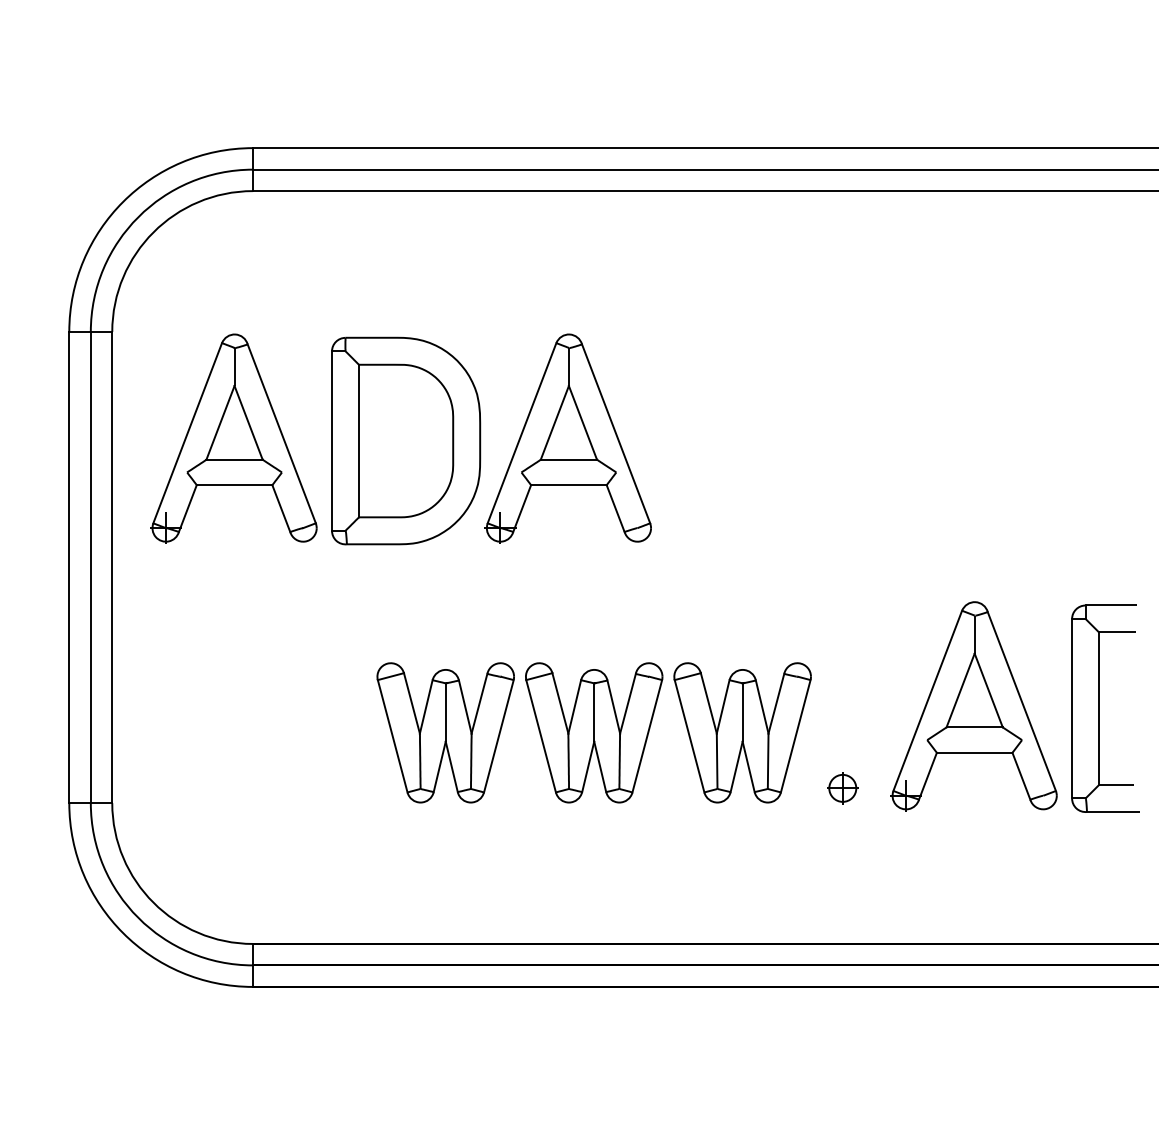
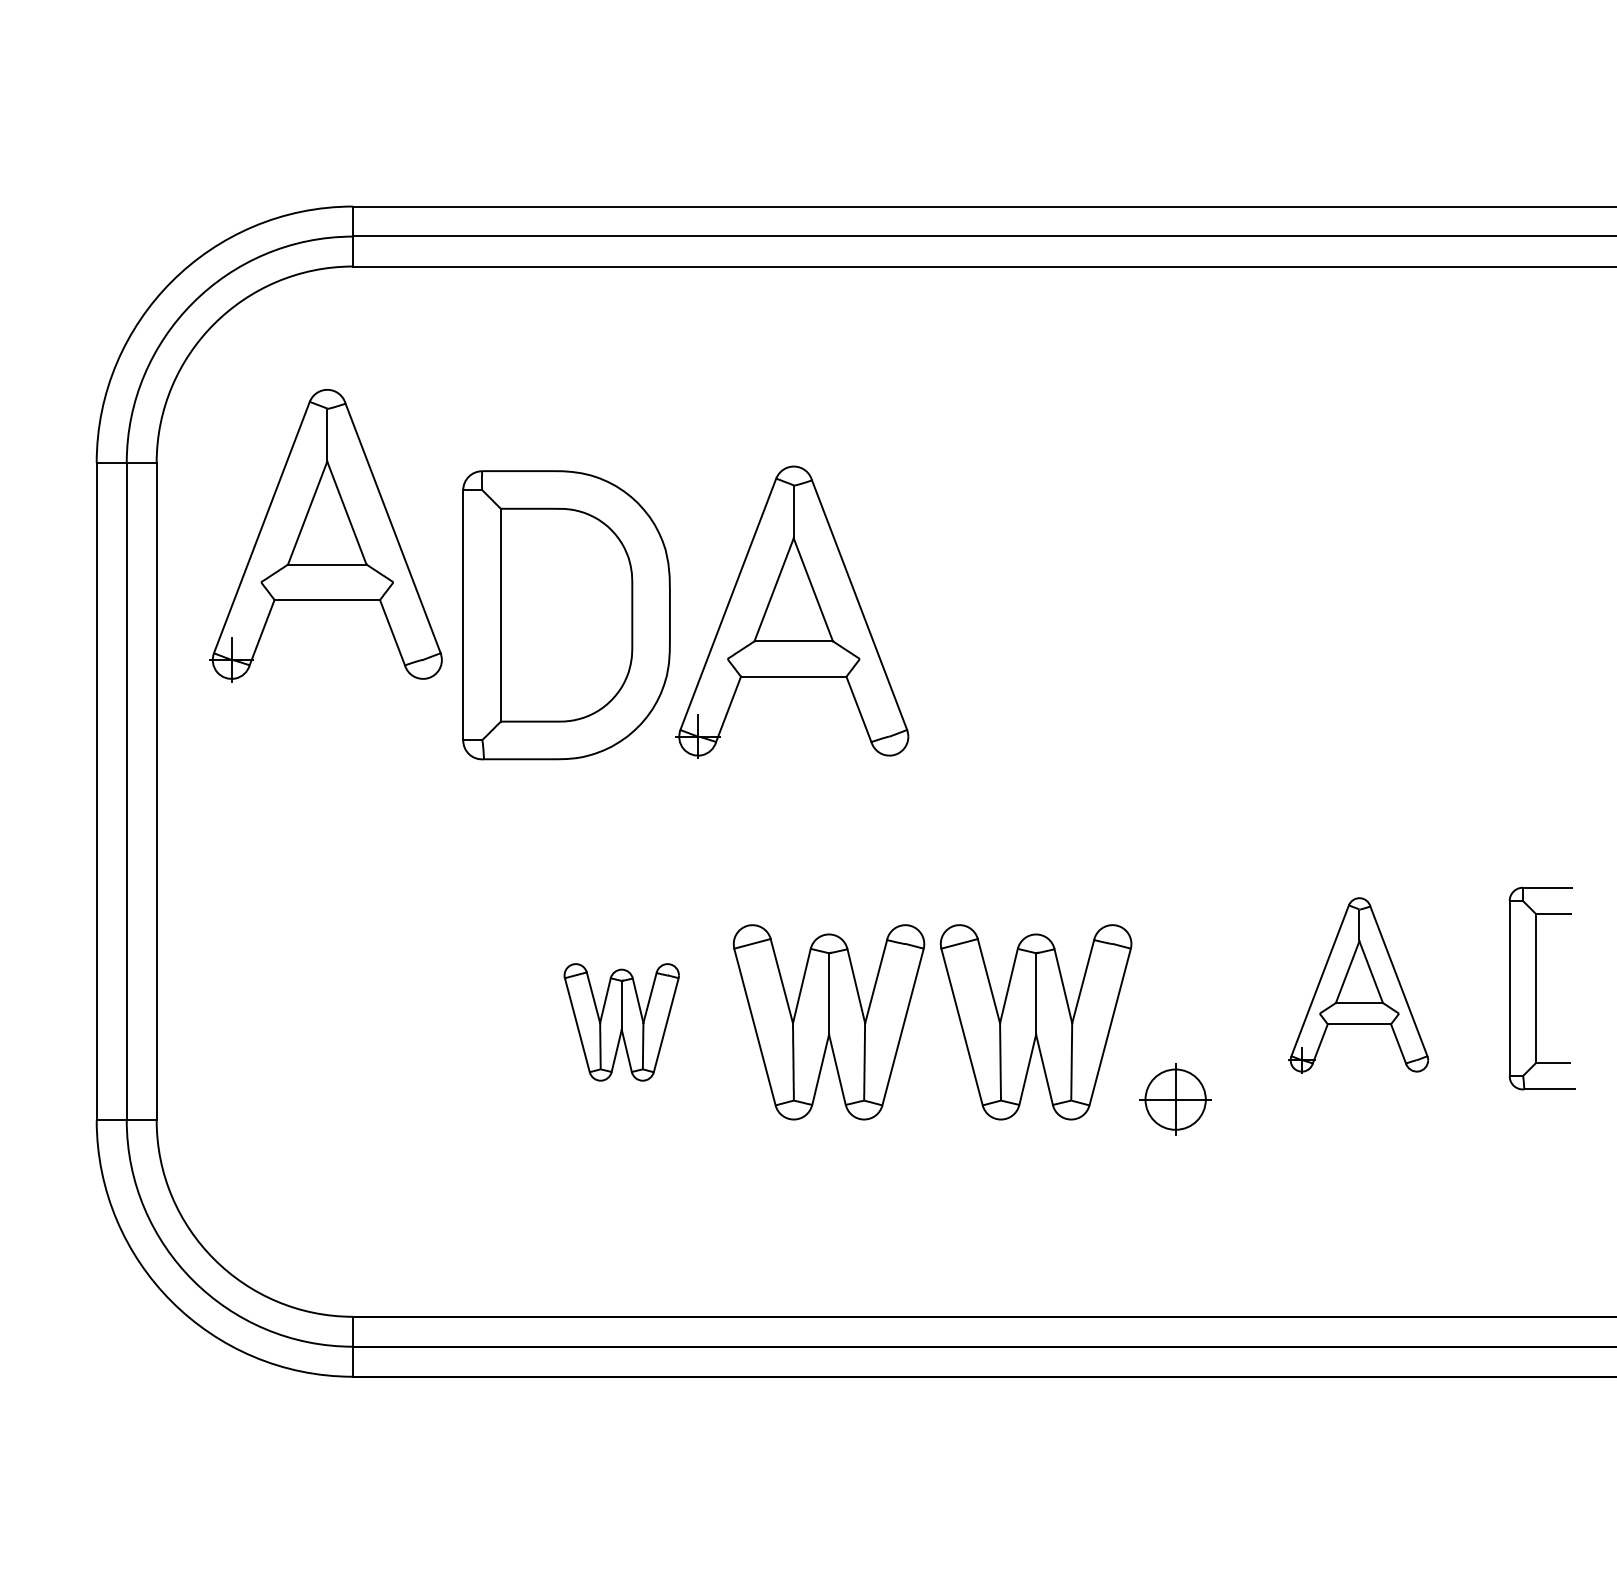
part: (233, 438) -> (325, 534), moved
part: (973, 706) -> (1358, 985), size x0.6
part: (1105, 708) -> (1542, 988), size x0.7
part: (445, 732) -> (621, 1021), size x0.6
part: (842, 788) -> (1175, 1099), size x1.6

